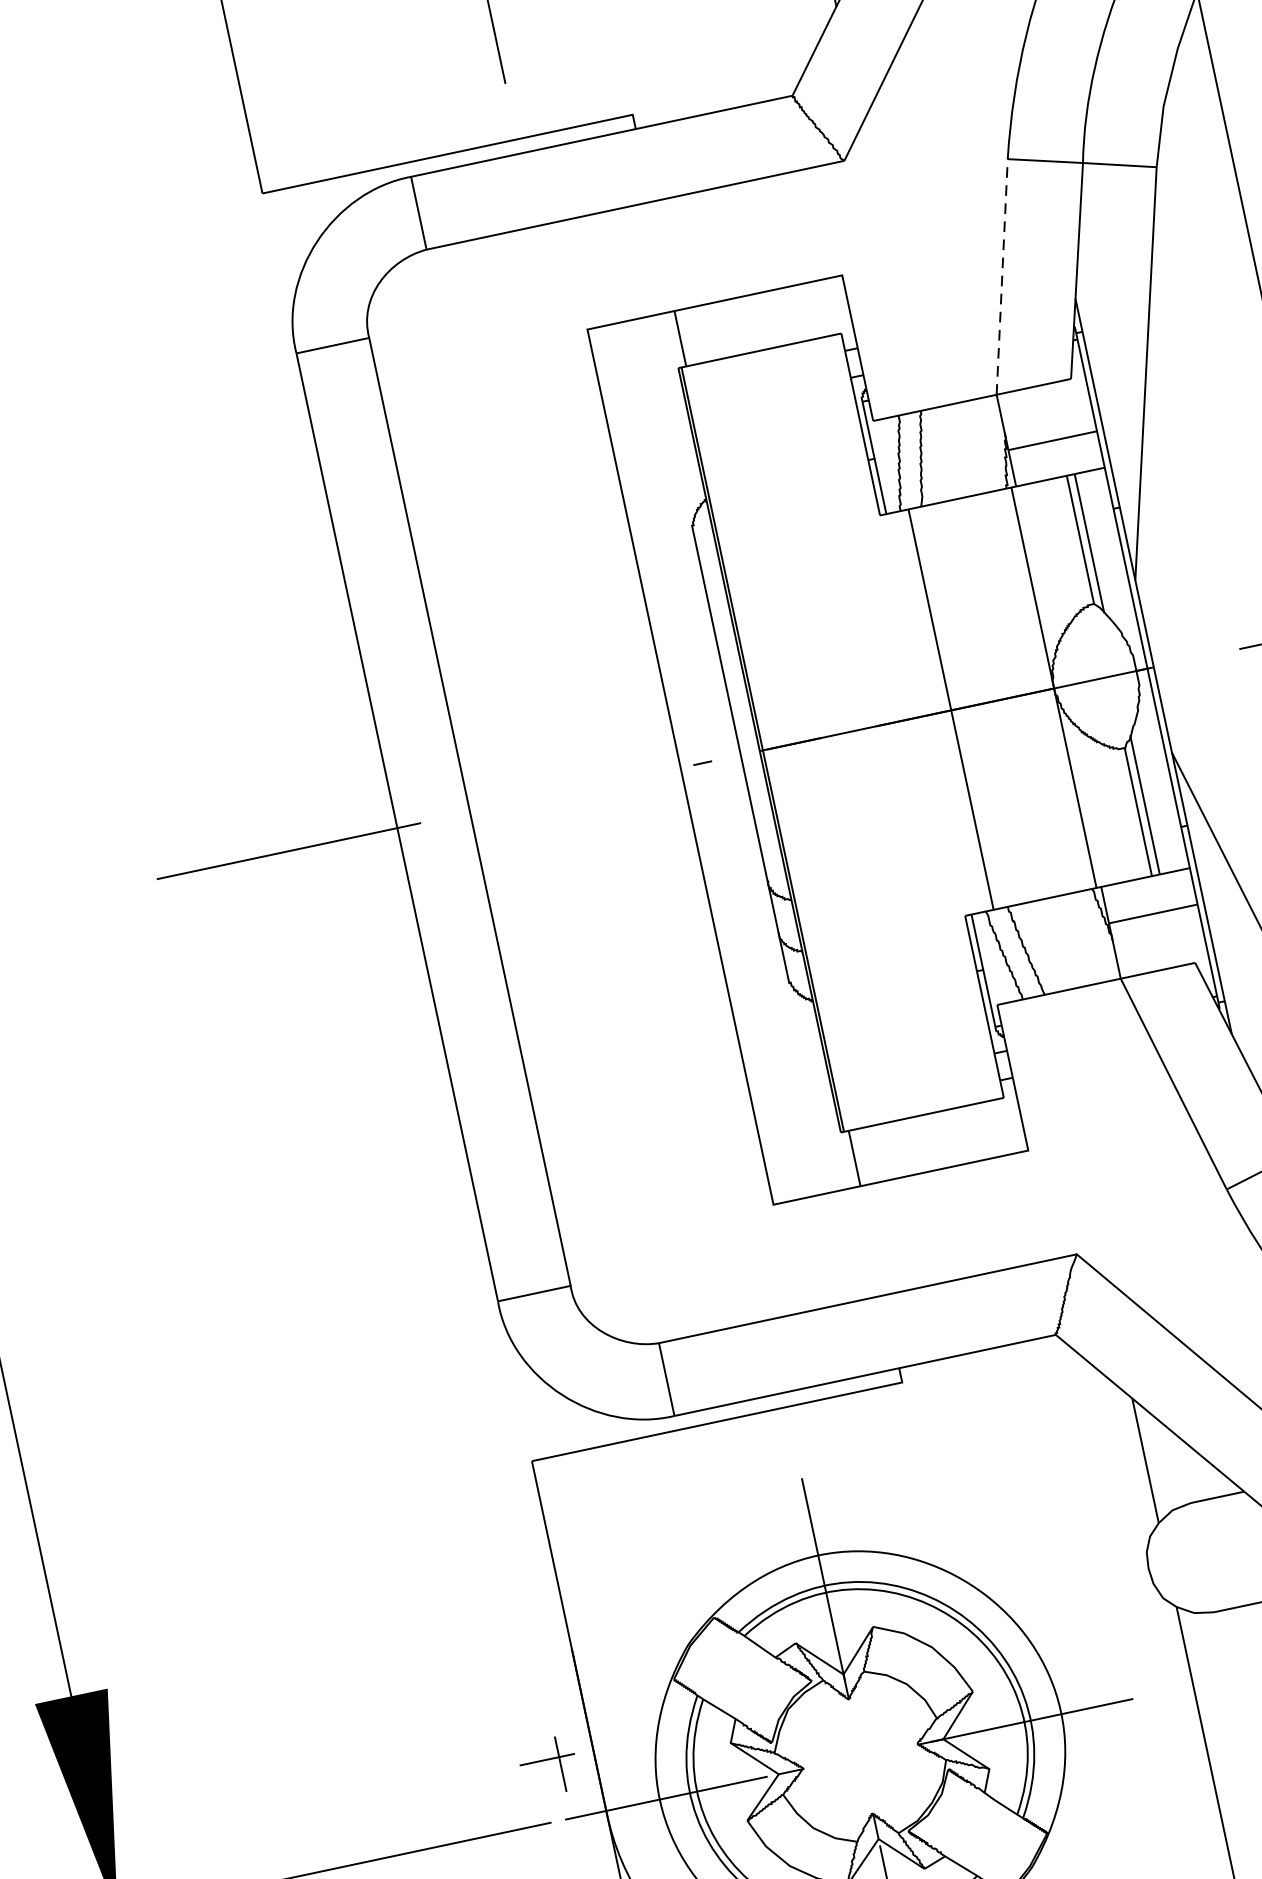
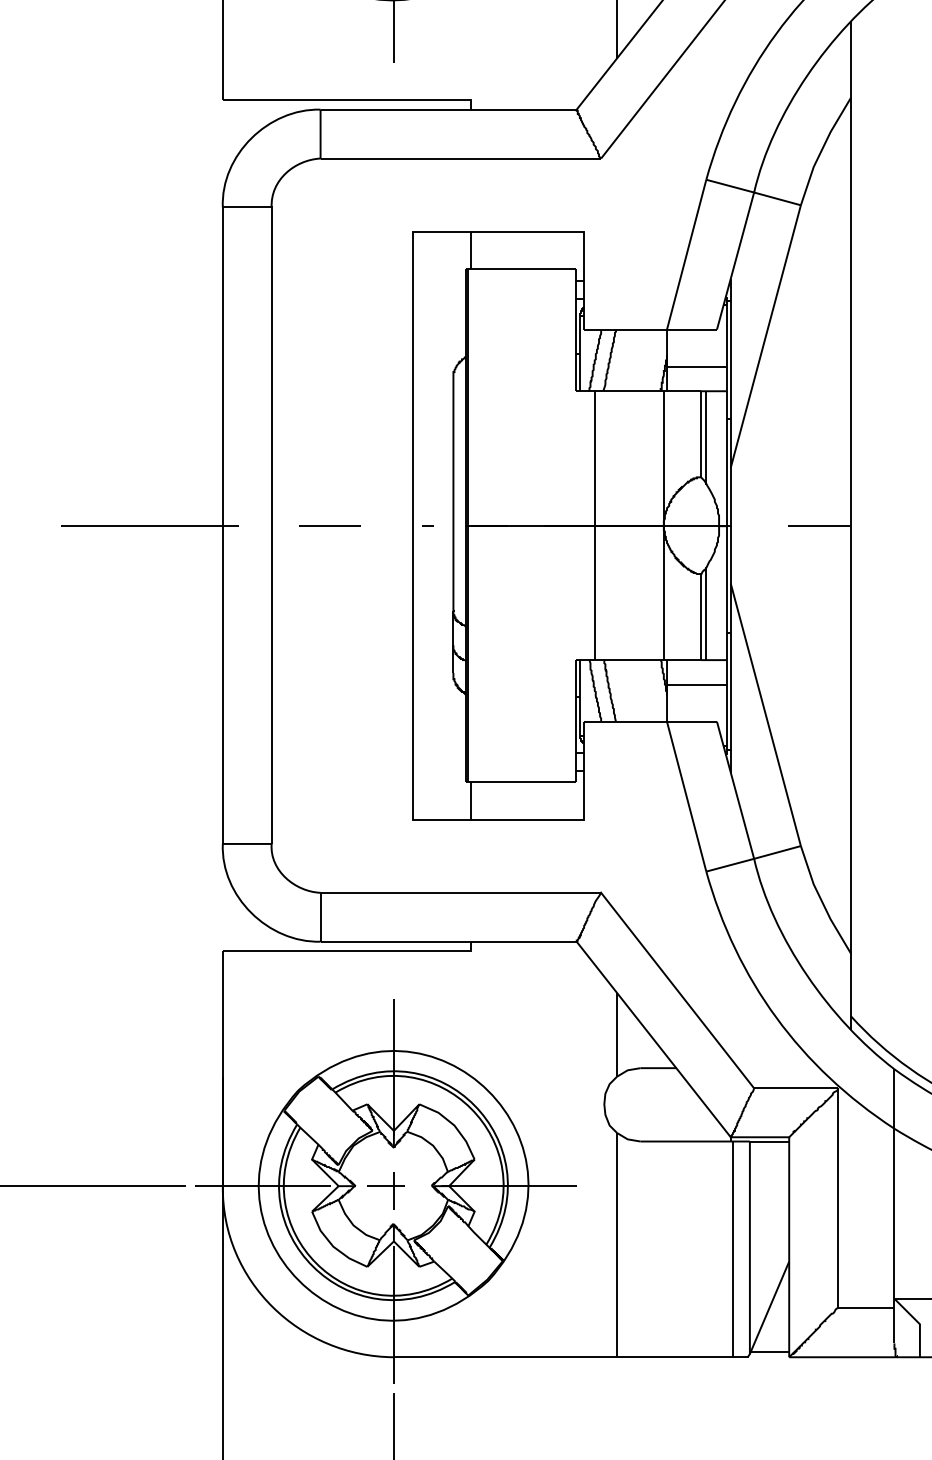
line: (1001, 276) -> (686, 254), dashed -> solid
line: (556, 793) -> (329, 525), added
part: (548, 1766) -> (385, 1190), moved

